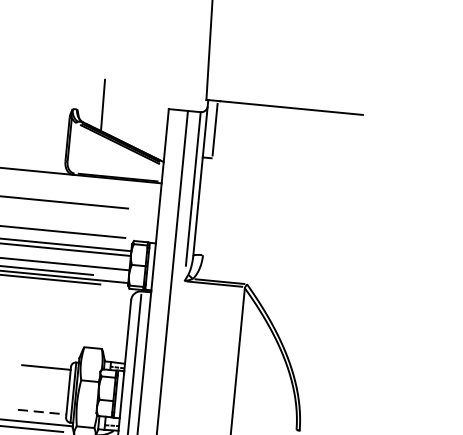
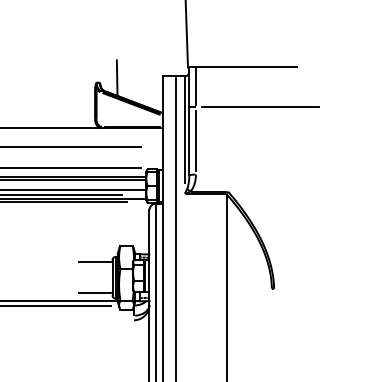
line: (305, 167) -> (260, 107), added
line: (207, 206) -> (195, 140), added
line: (41, 412) -> (95, 293), dashed -> solid

